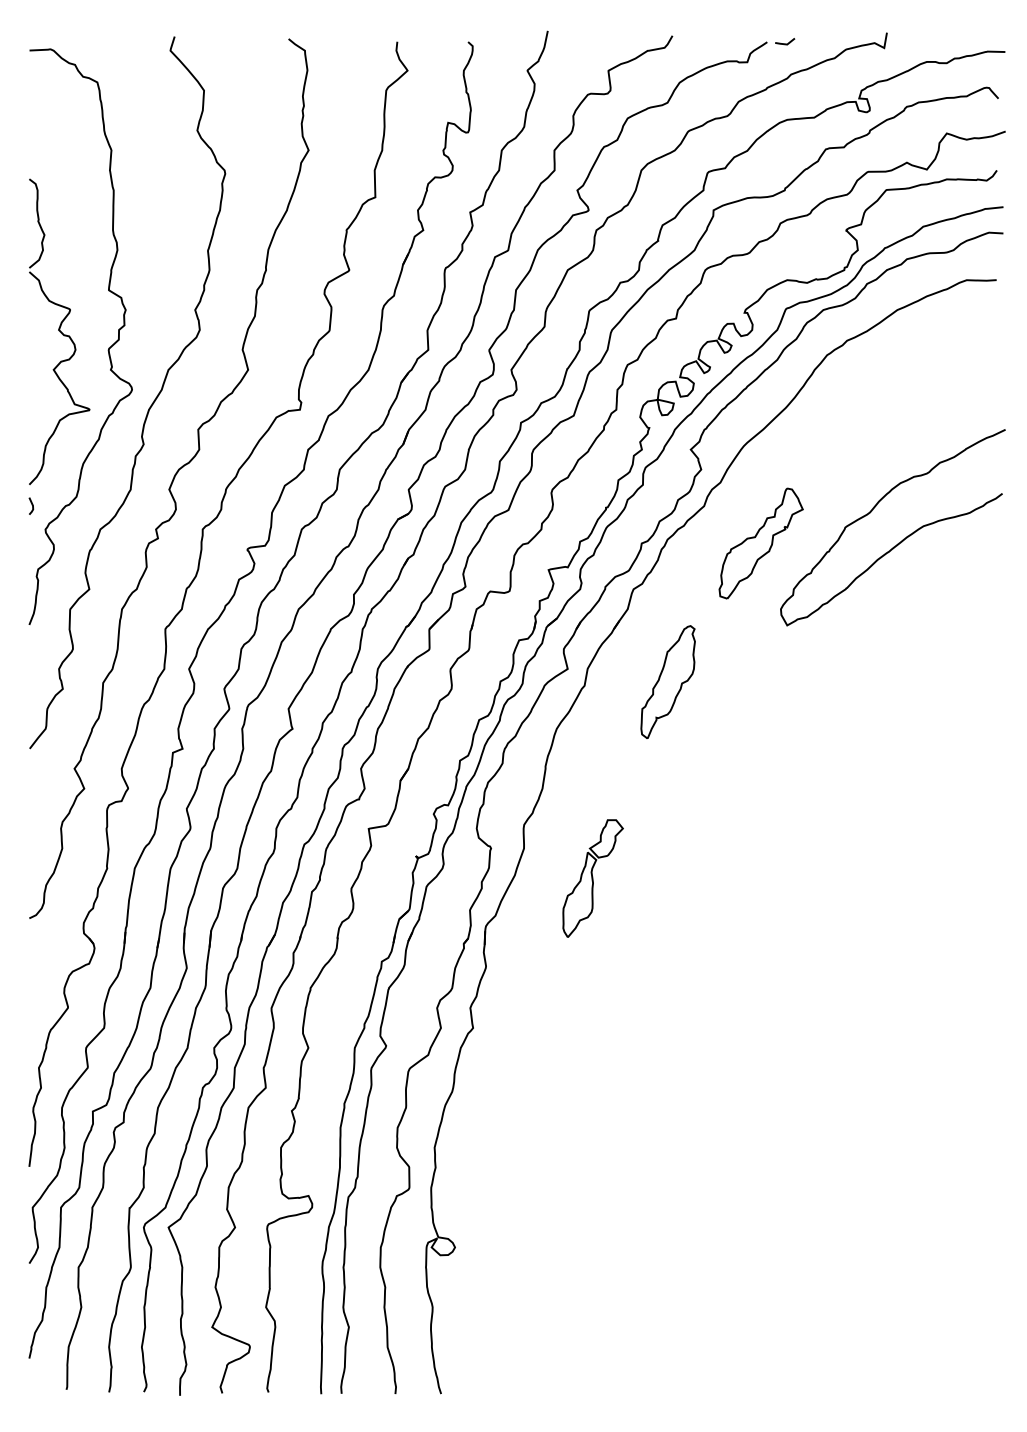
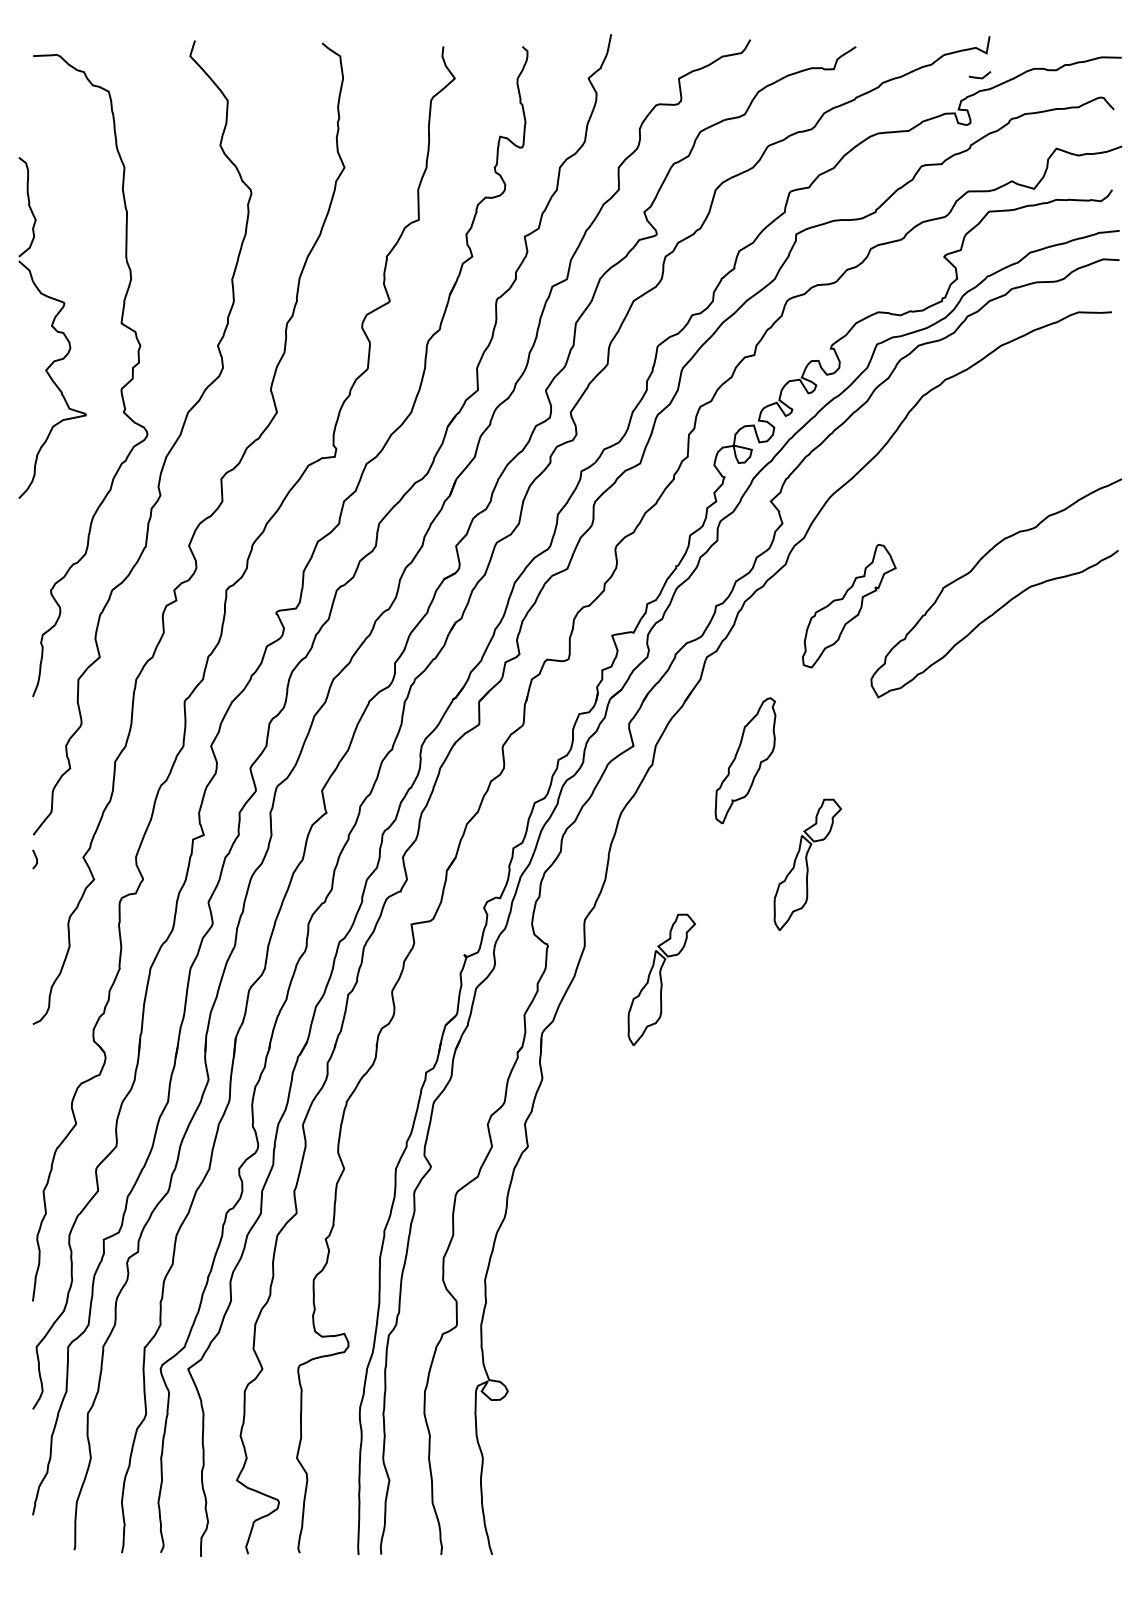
line: (784, 43) -> (979, 77), moved
part: (59, 331) -> (52, 327), moved
line: (31, 505) -> (35, 858), moved
part: (723, 775) -> (807, 864), added

